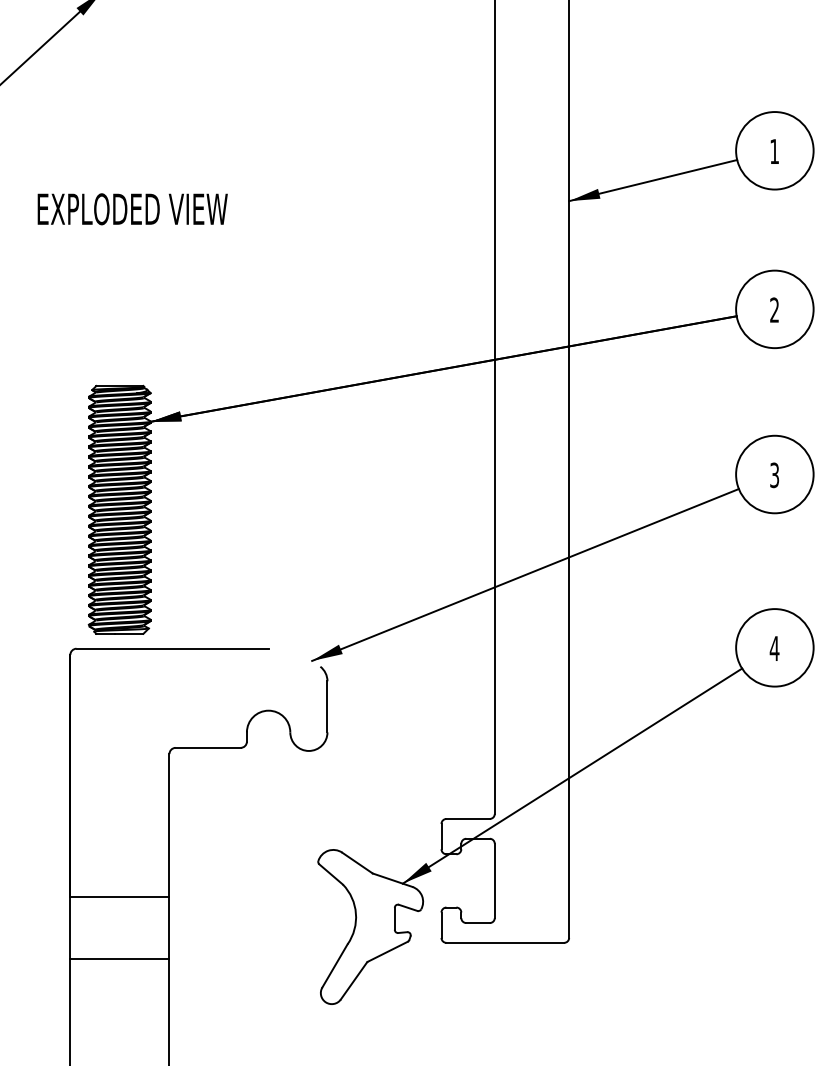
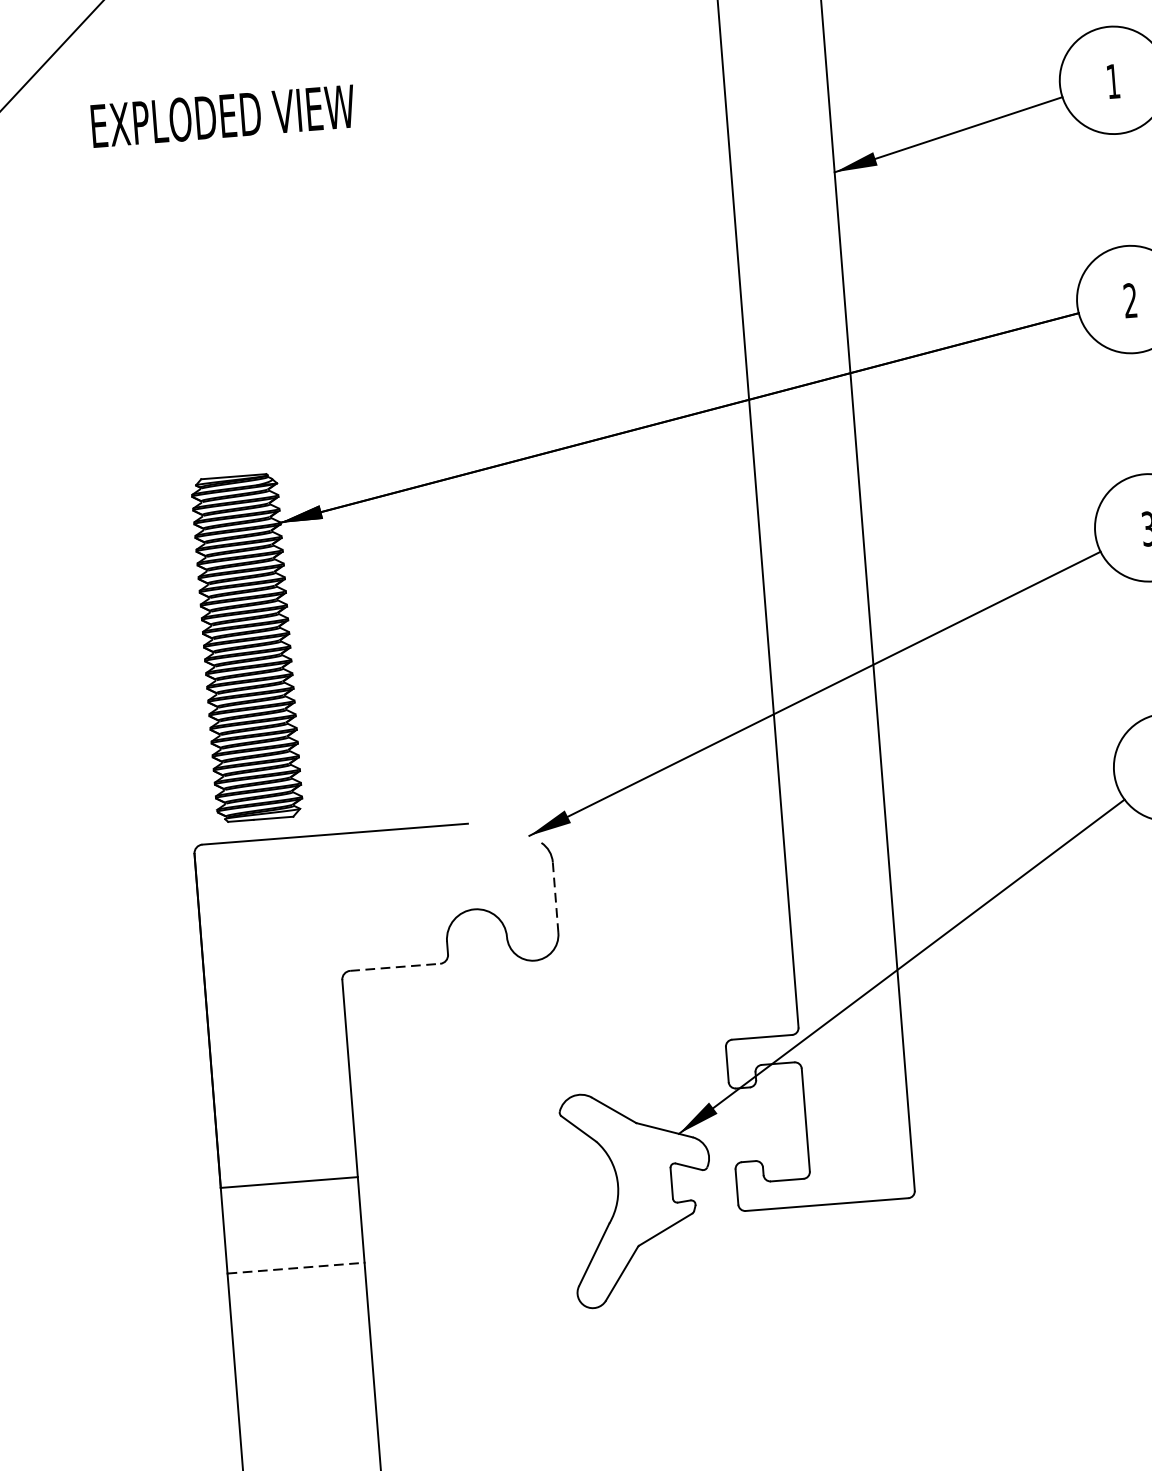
text: (132, 209) -> (222, 116), moved
line: (327, 706) -> (555, 897), solid -> dashed
line: (208, 747) -> (395, 966), solid -> dashed
line: (119, 958) -> (295, 1268), solid -> dashed

